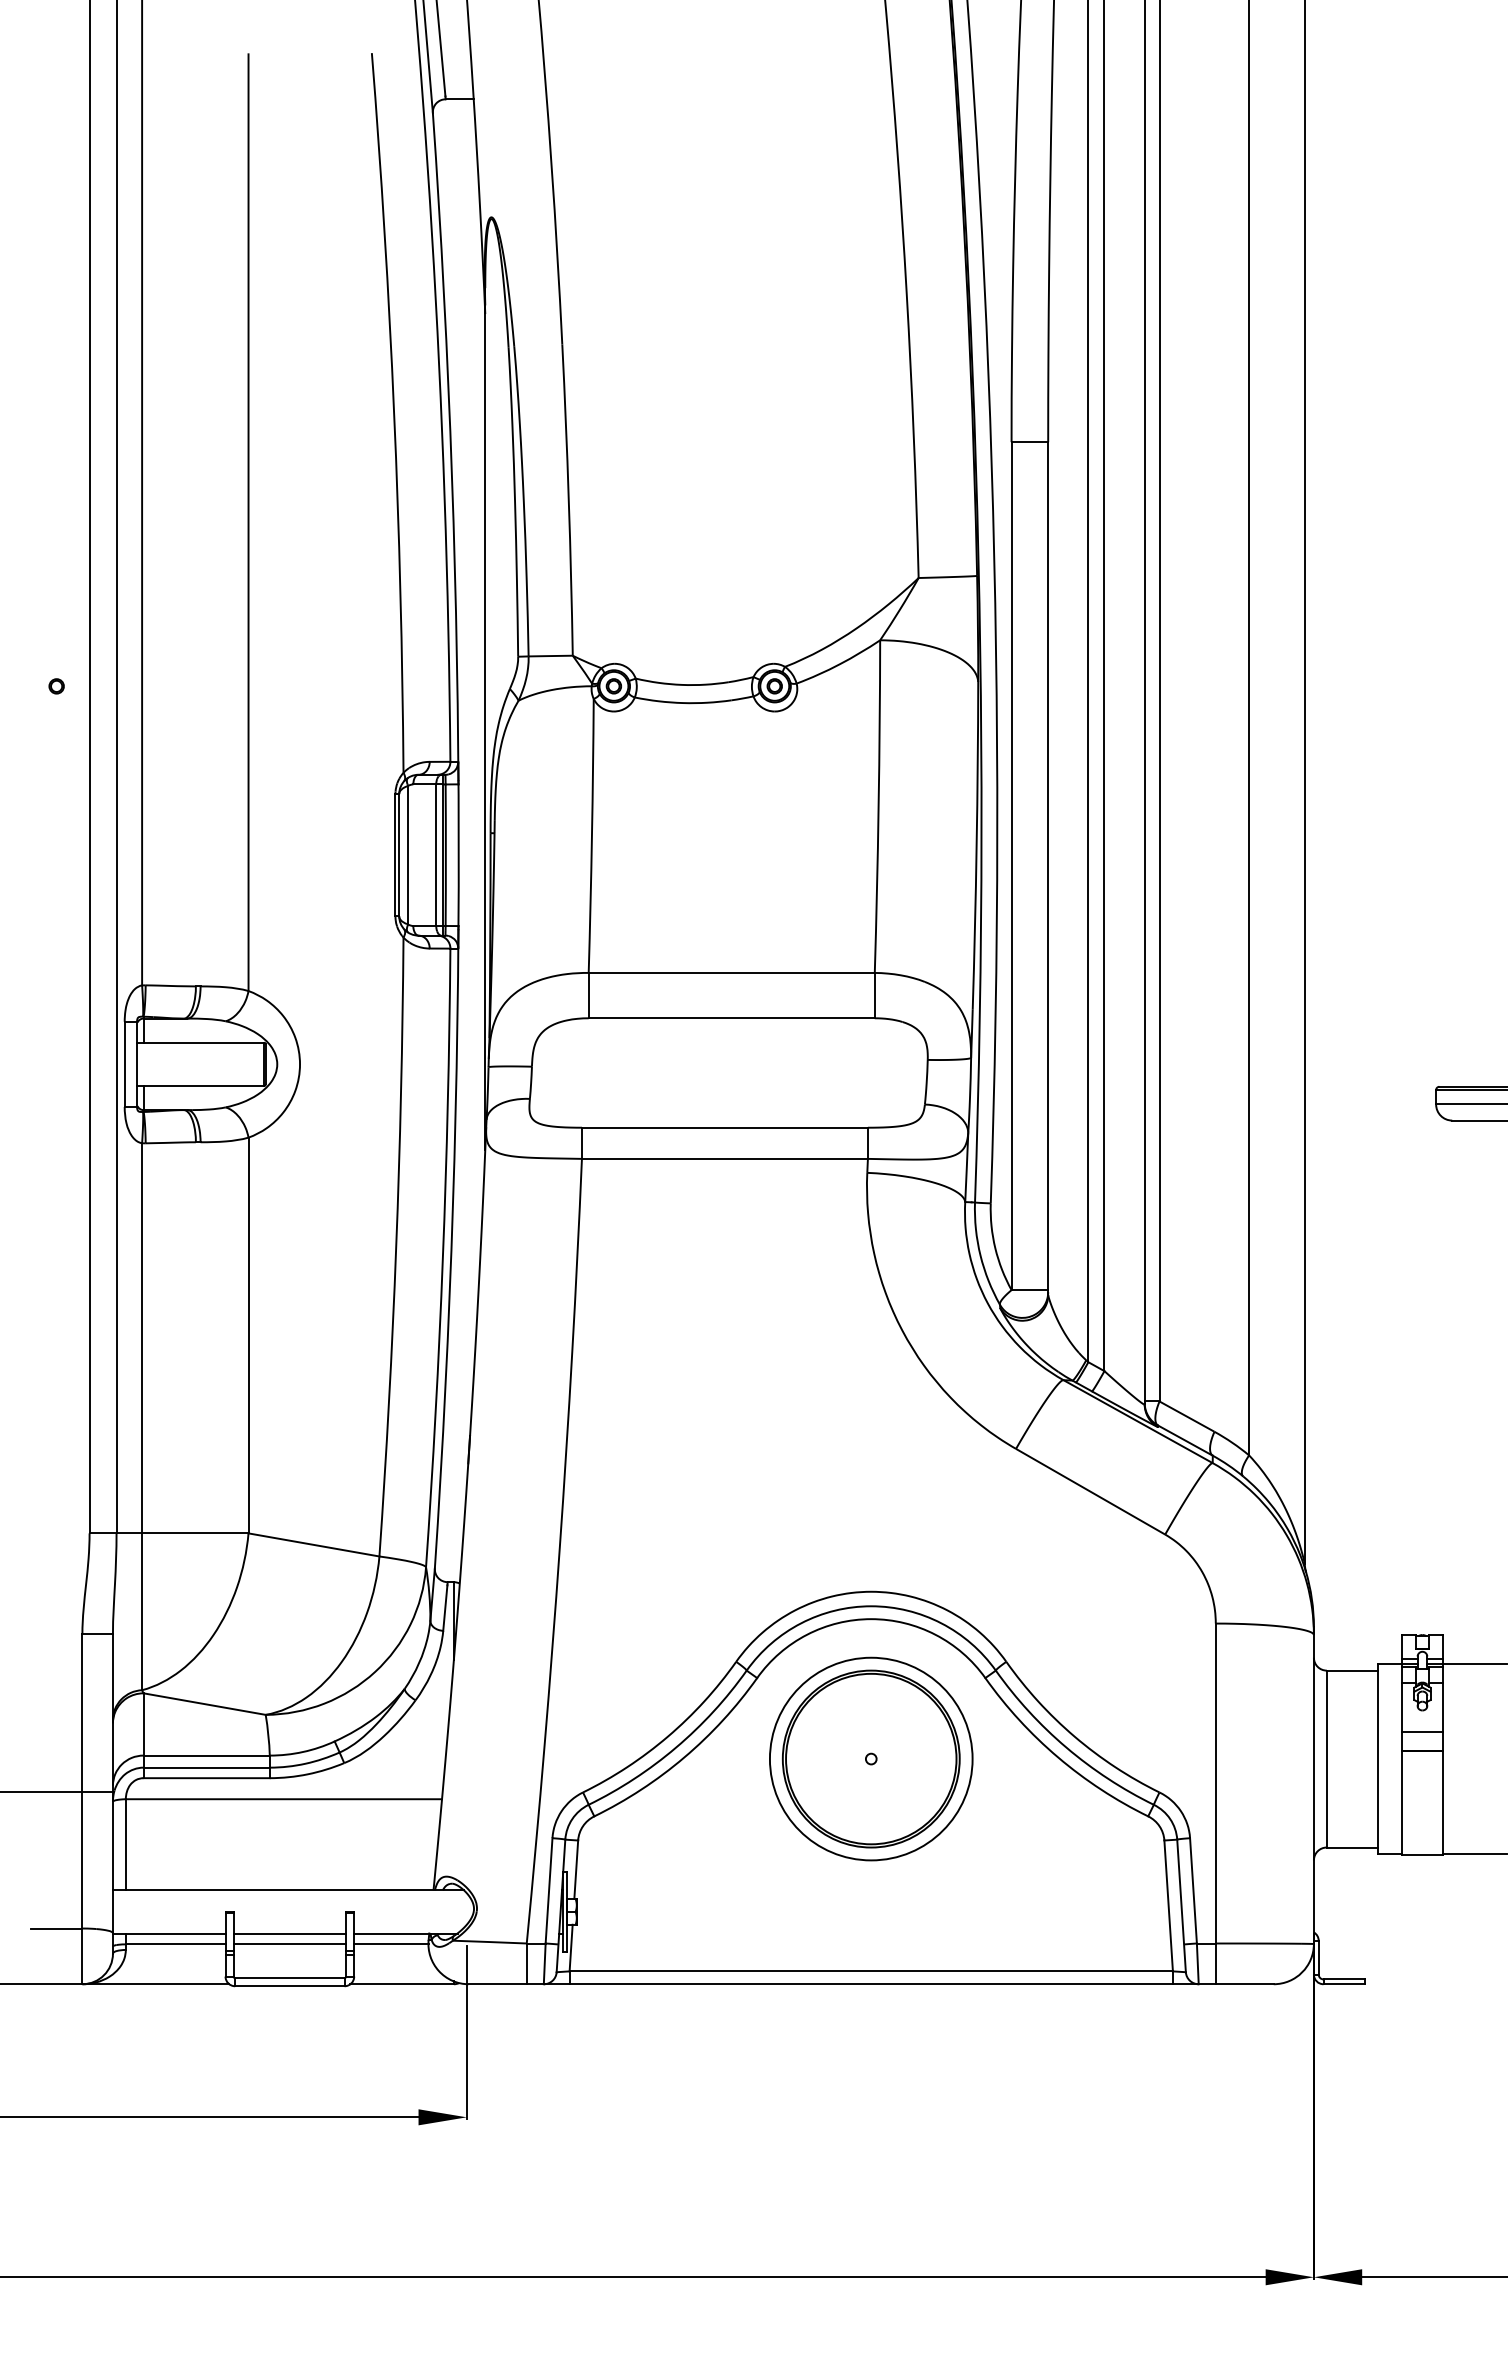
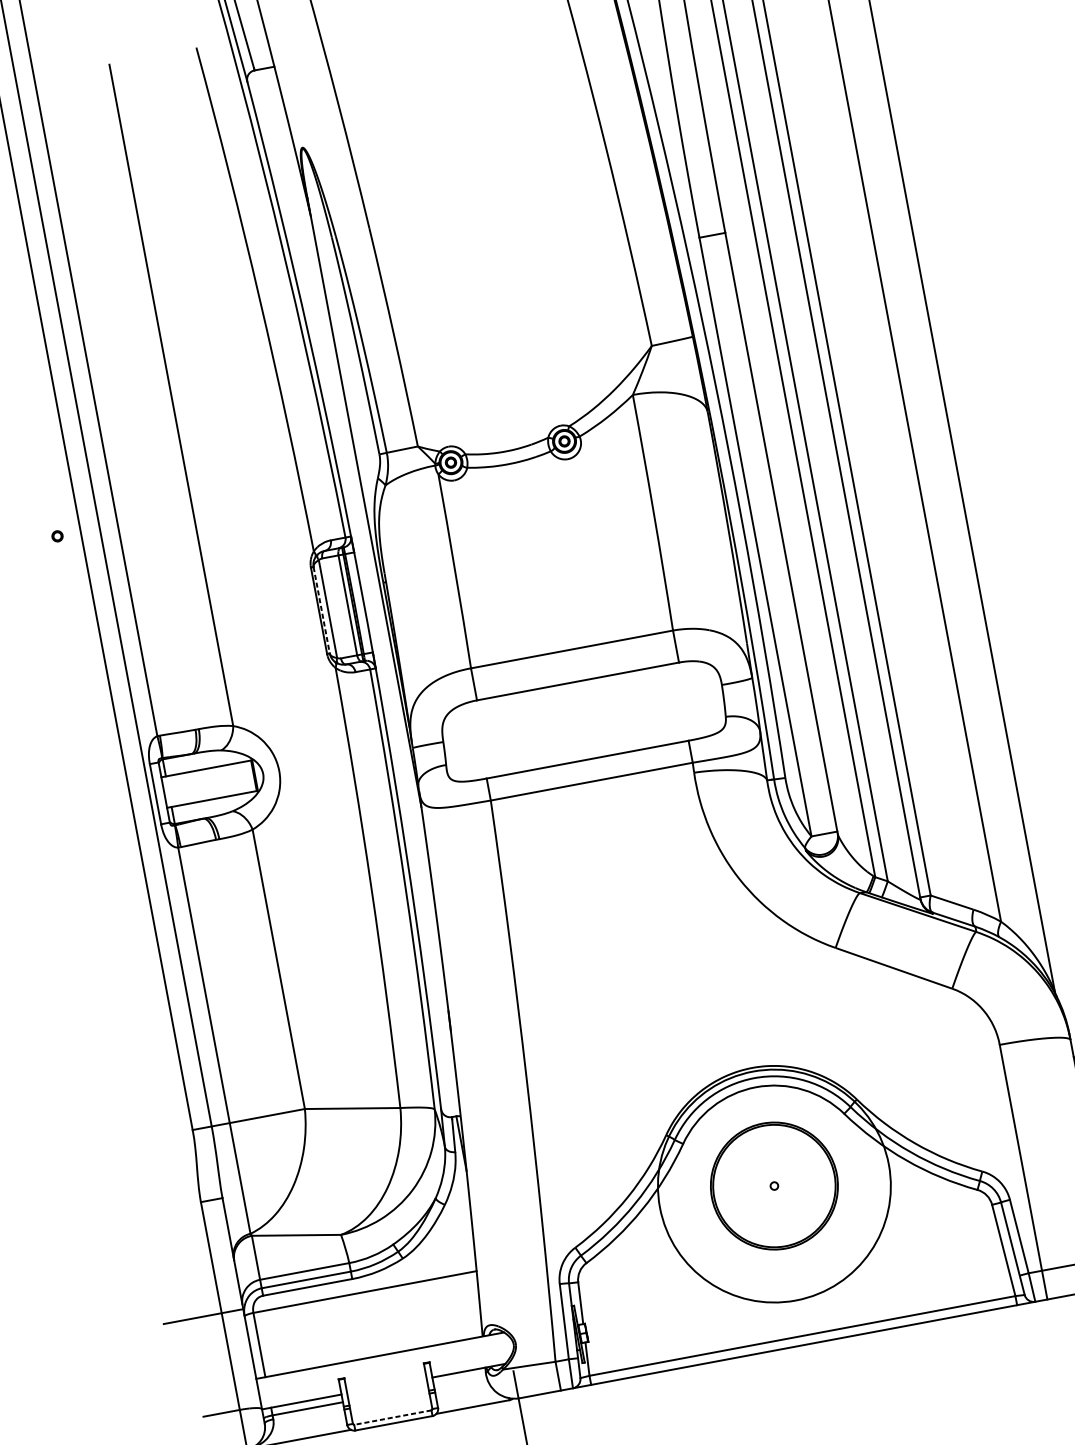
line: (399, 855) -> (321, 610), solid -> dashed
circle: (870, 1758) -> (773, 1185), size x1.6
line: (289, 1933) -> (386, 1386), removed
line: (289, 1944) -> (388, 1393), removed
line: (391, 1944) -> (460, 1380), removed
line: (289, 1978) -> (392, 1417), solid -> dashed

